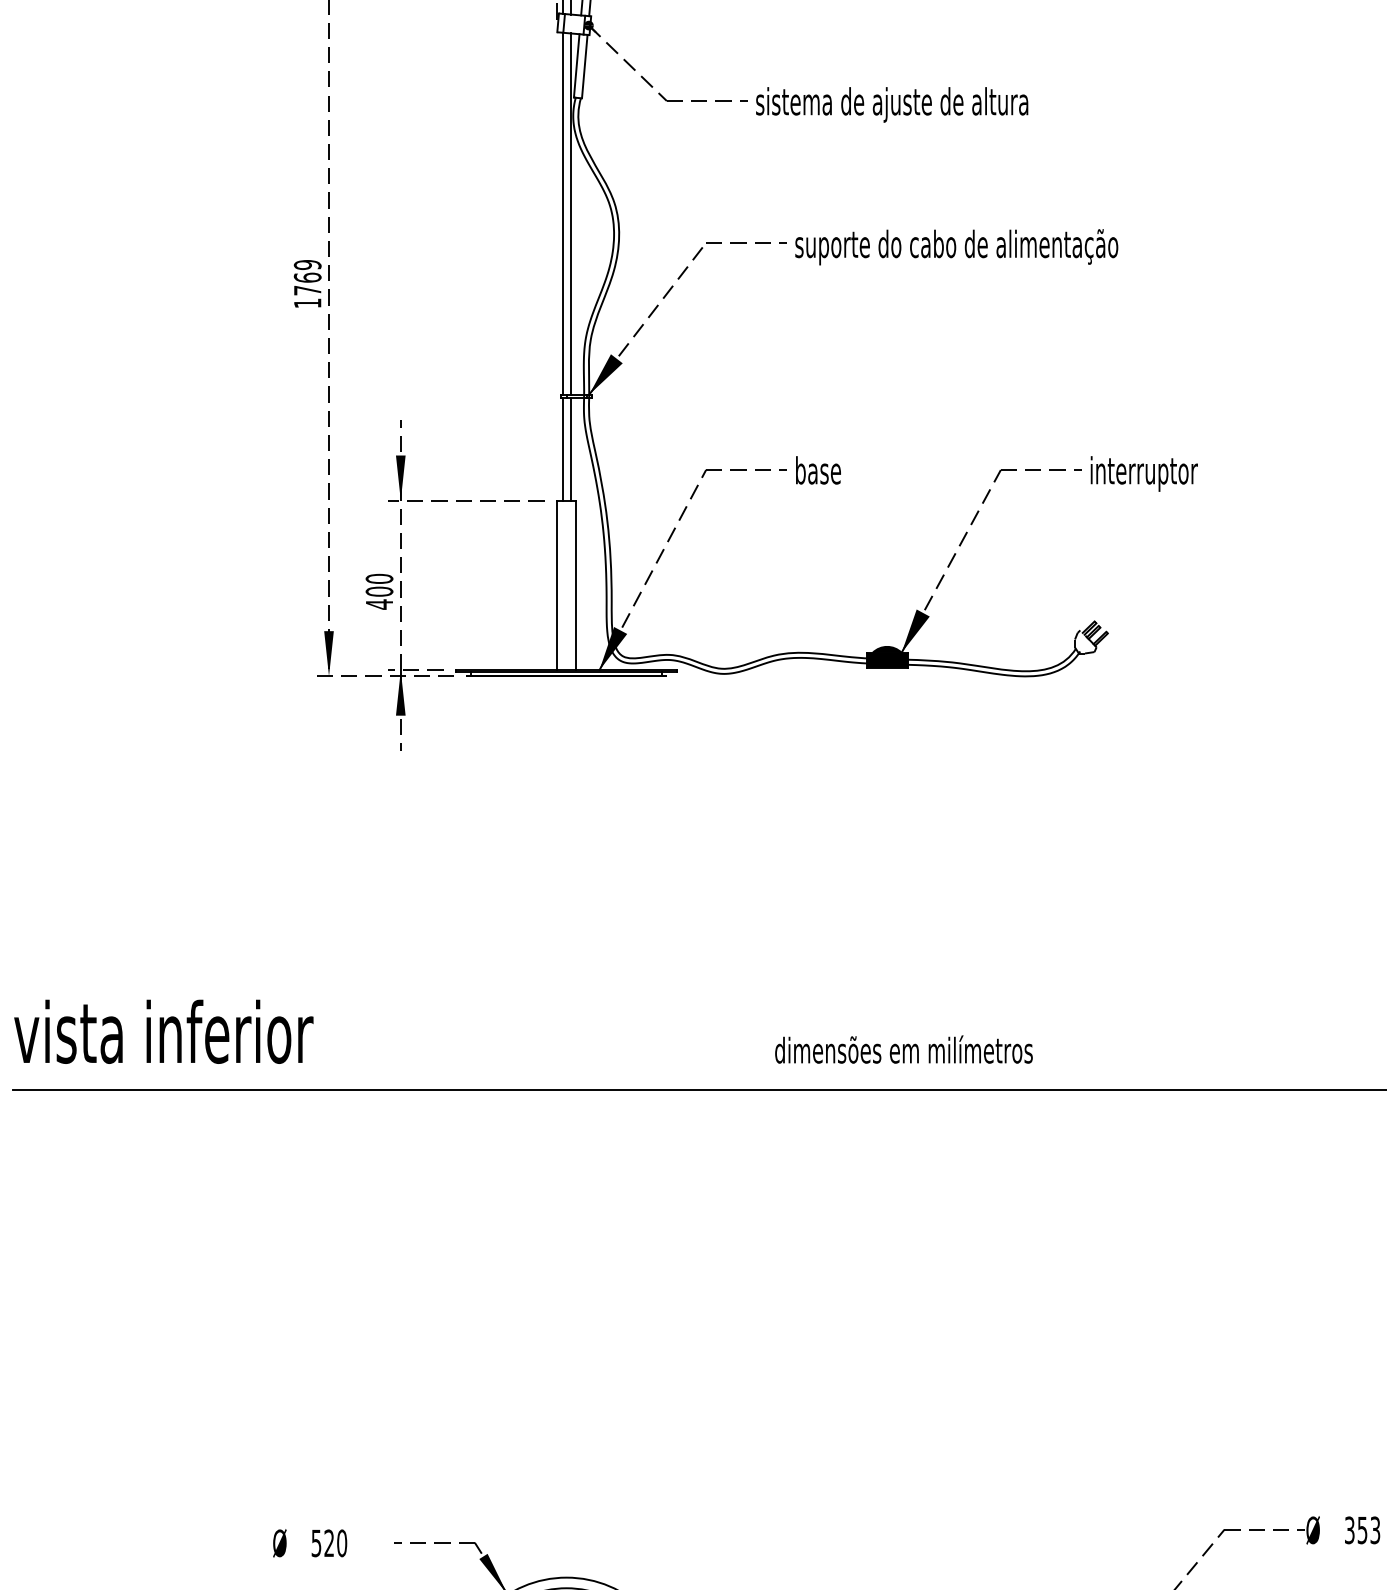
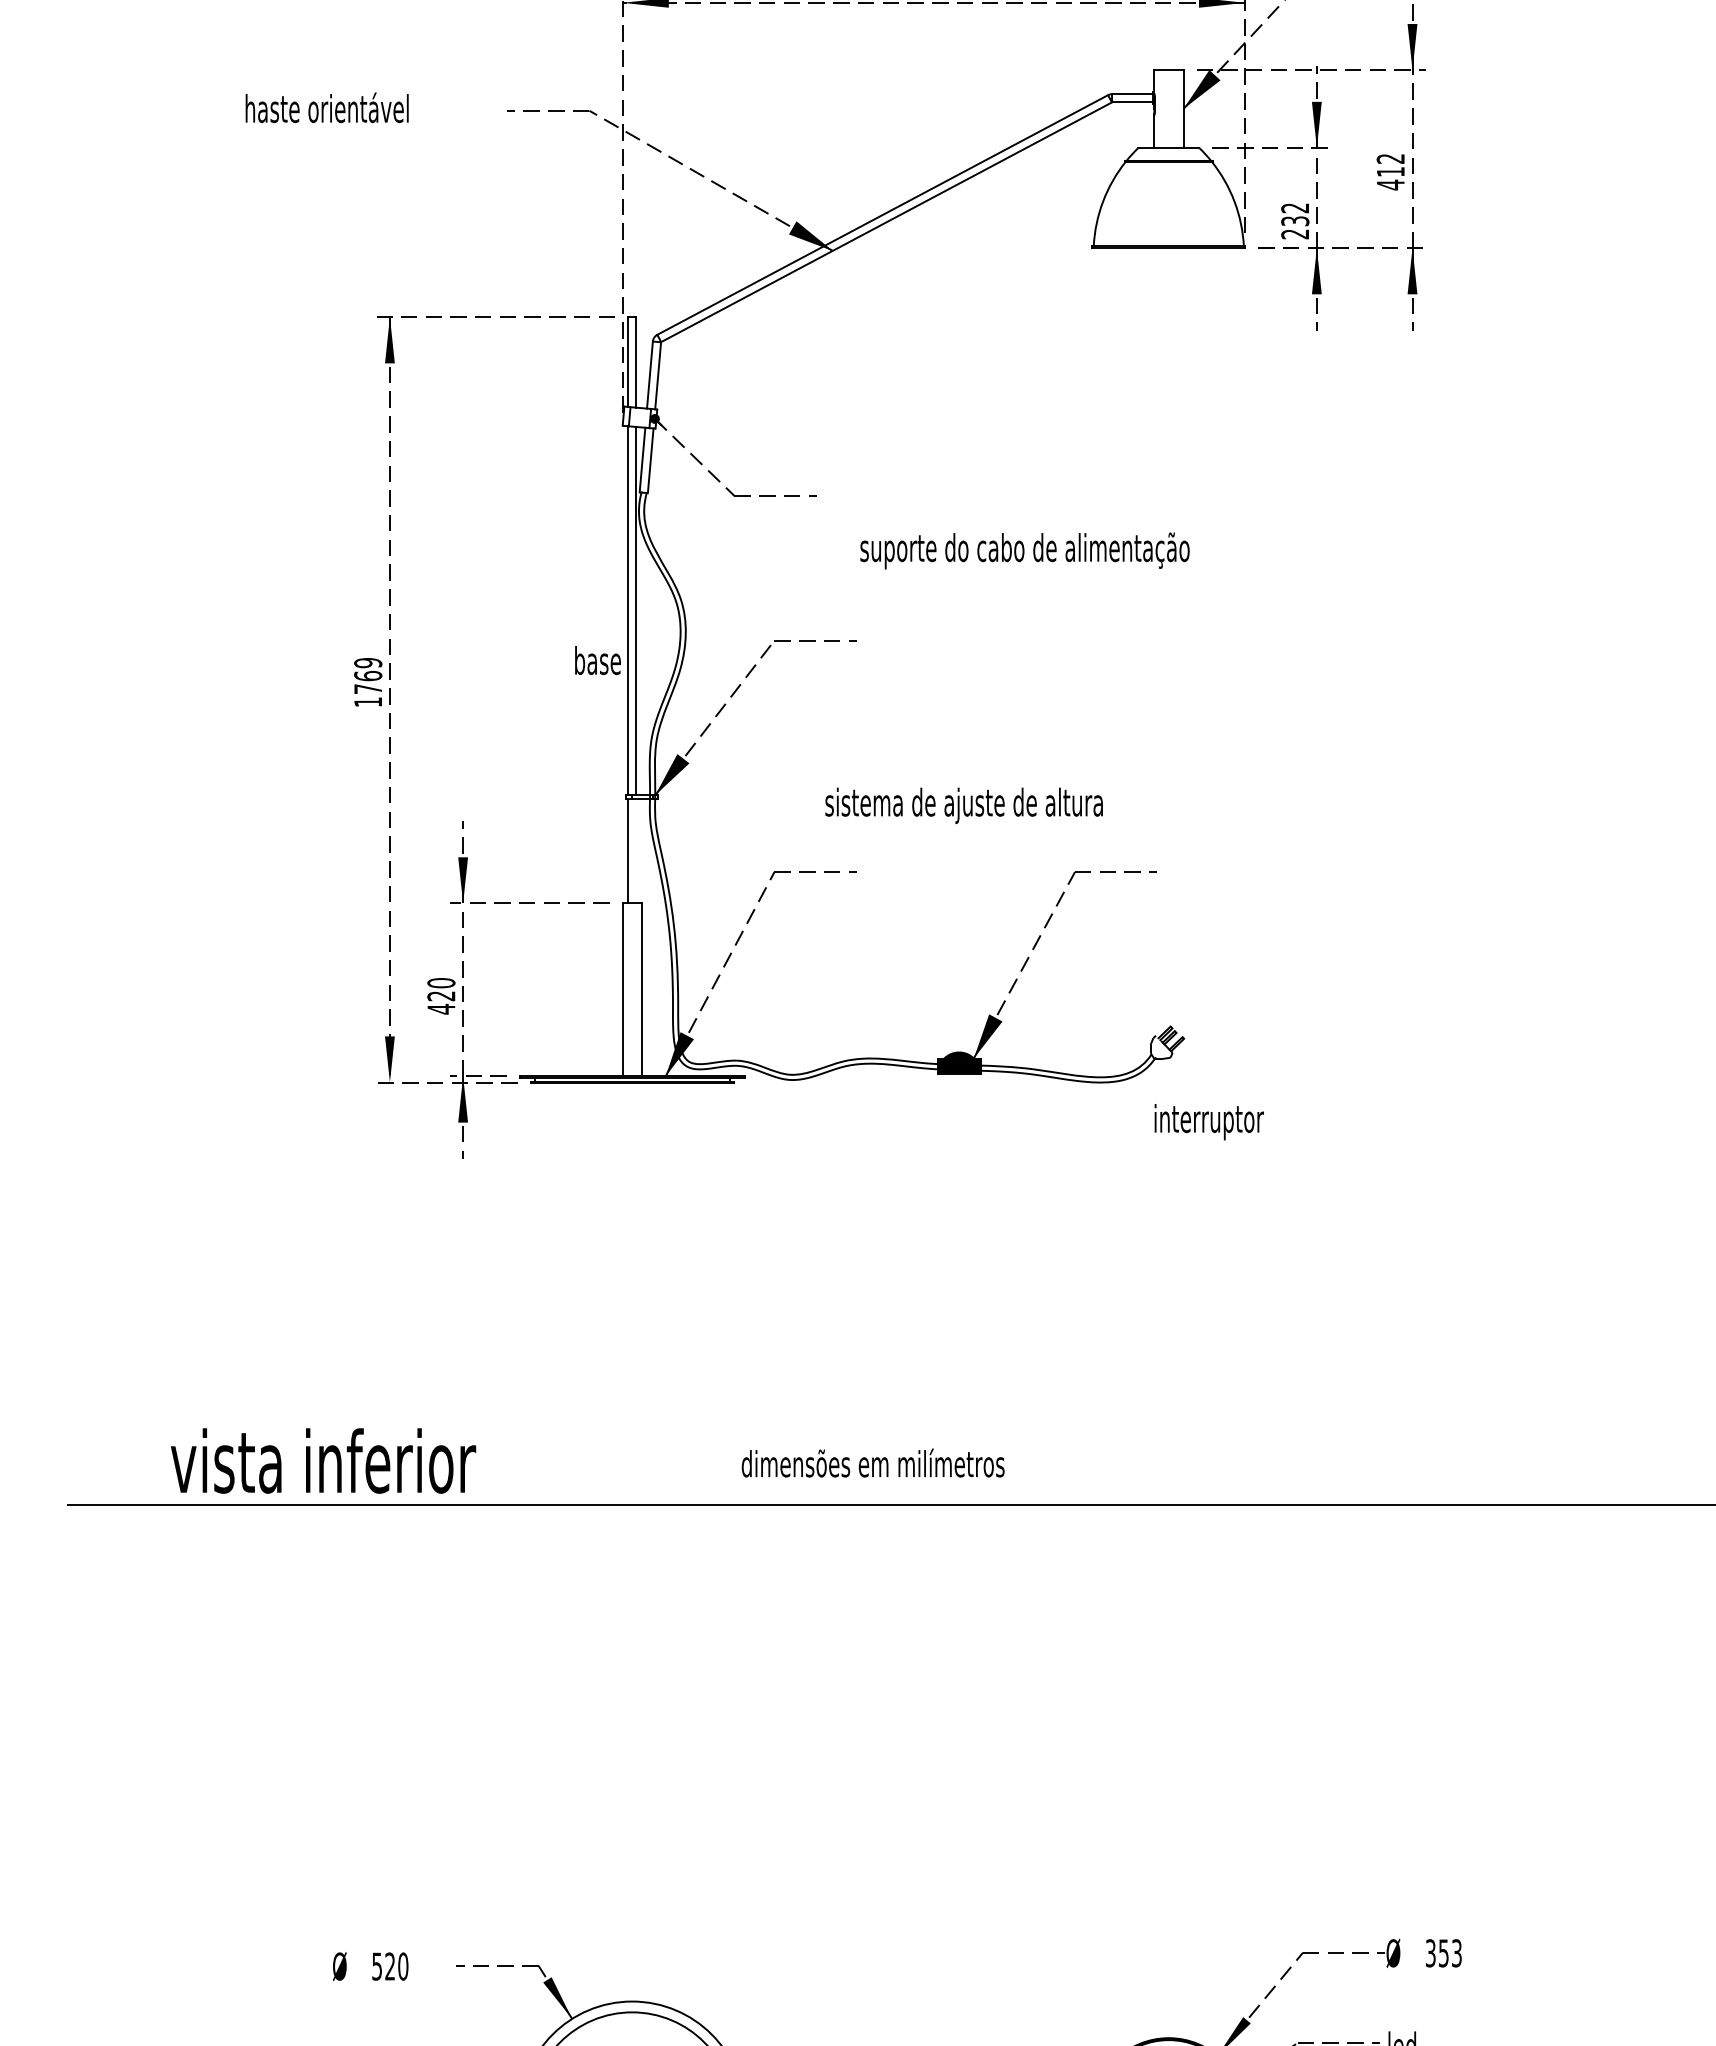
text: (891, 104) -> (963, 805), moved
text: (956, 246) -> (1024, 550), moved
line: (570, 448) -> (636, 850), removed
text: (817, 470) -> (597, 660), moved
text: (1143, 474) -> (1208, 1122), moved
text: (379, 591) -> (441, 996), 400 -> 420
text: (163, 1031) -> (323, 1460), moved
text: (903, 1049) -> (872, 1462), moved

